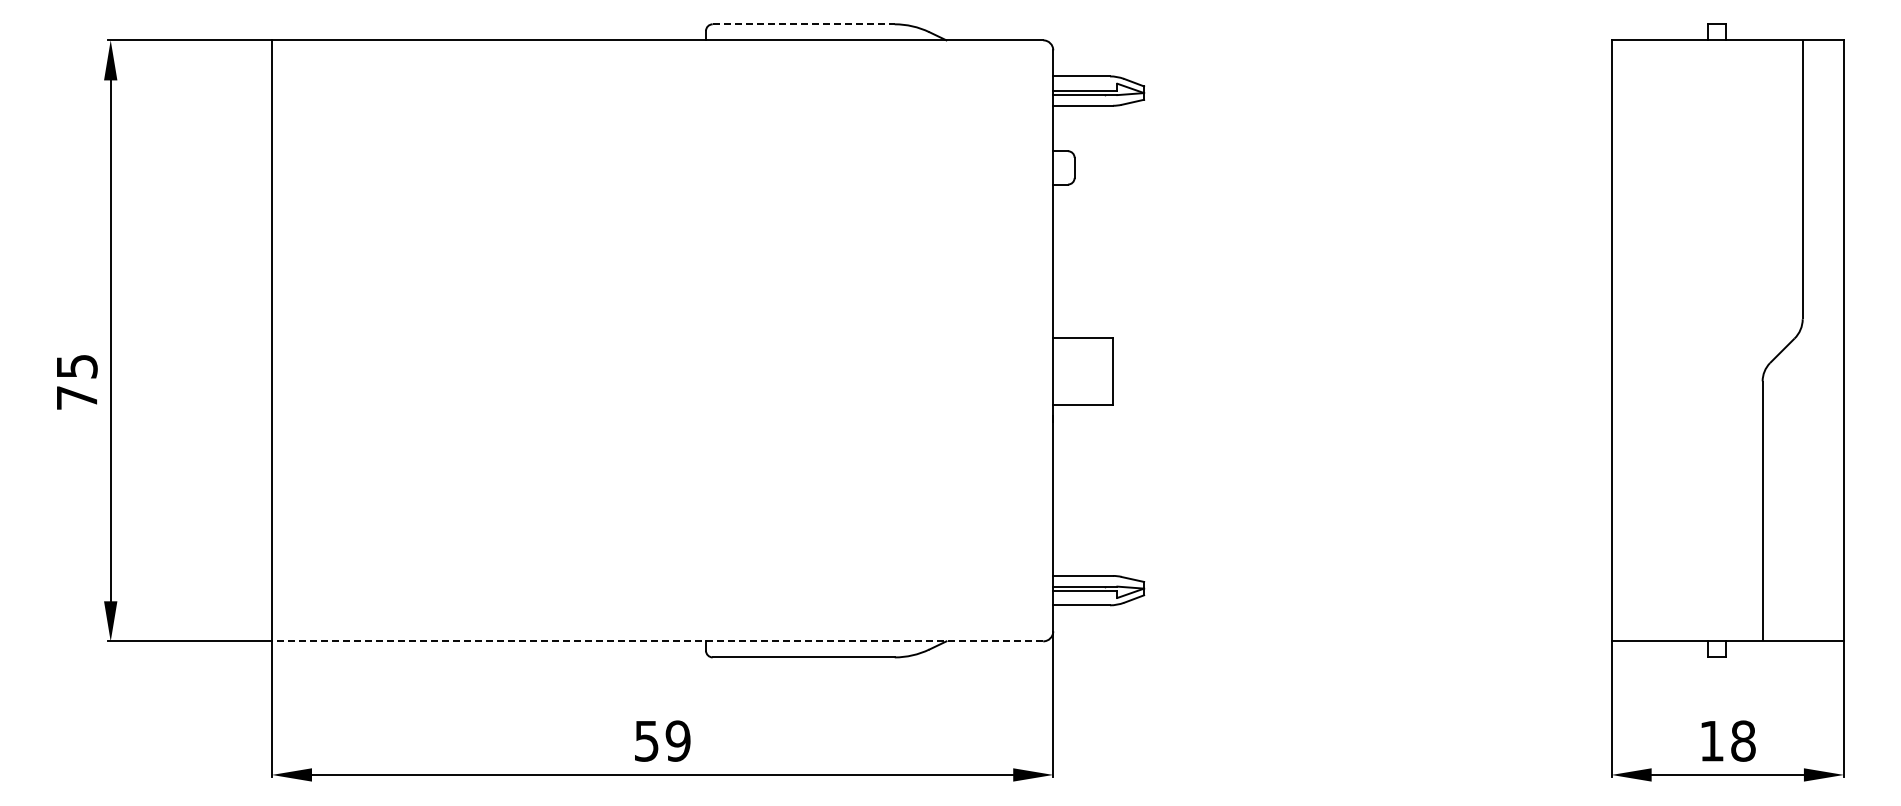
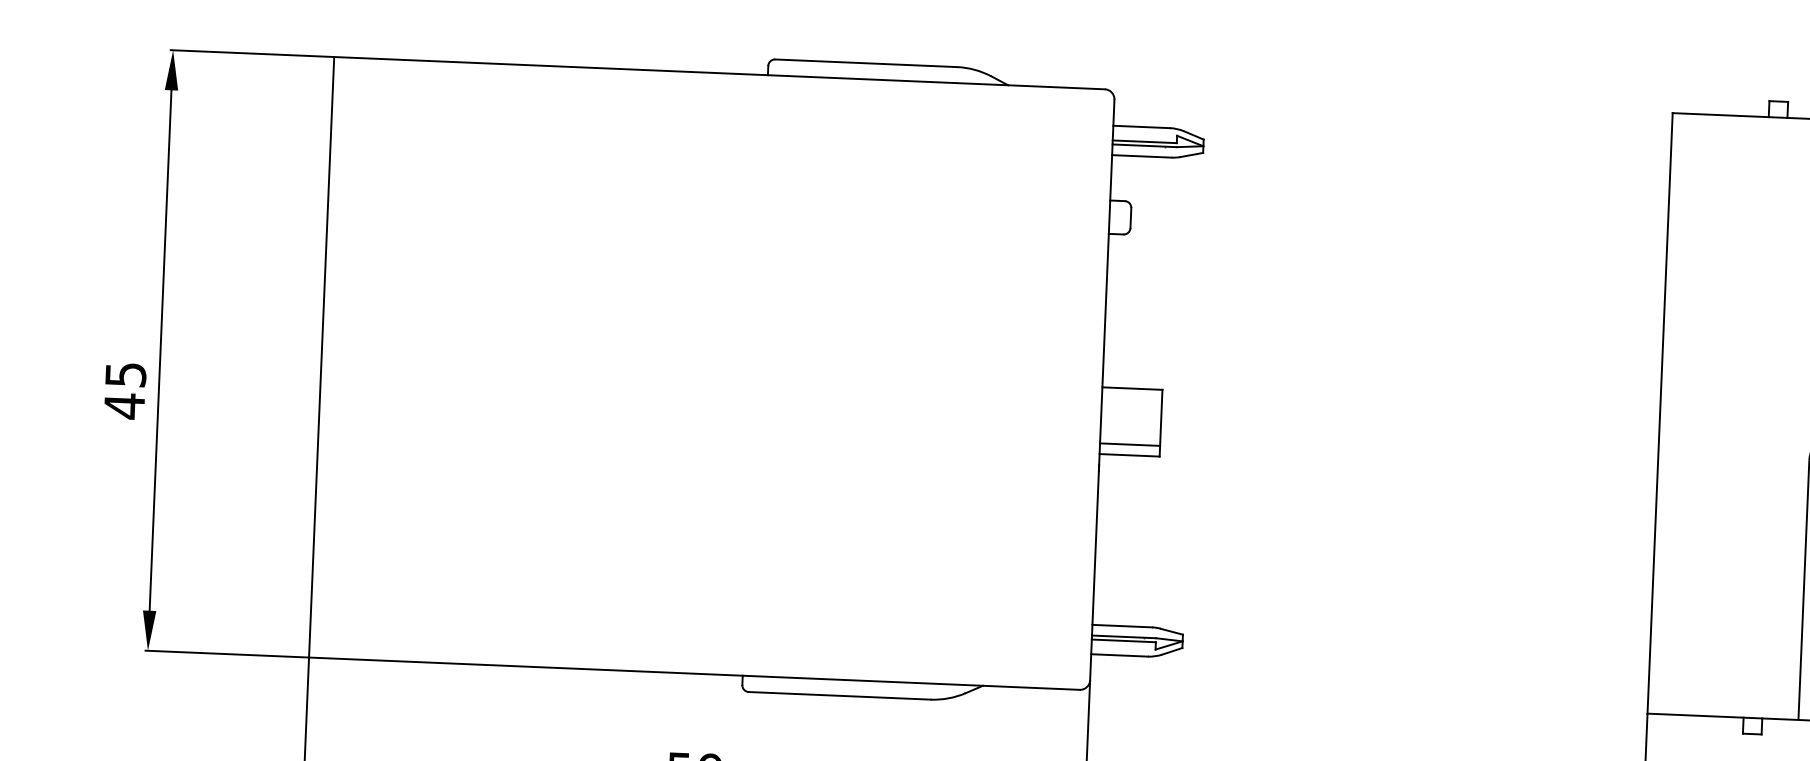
line: (804, 24) -> (866, 63), dashed -> solid
line: (1083, 394) -> (1130, 444), added
text: (77, 398) -> (124, 406), 75 -> 45
line: (657, 641) -> (694, 673), dashed -> solid

